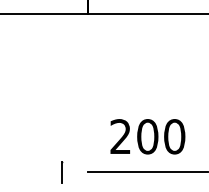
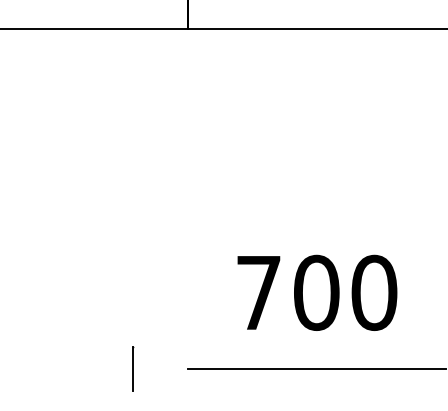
text: (120, 136) -> (258, 292), 200 -> 700

